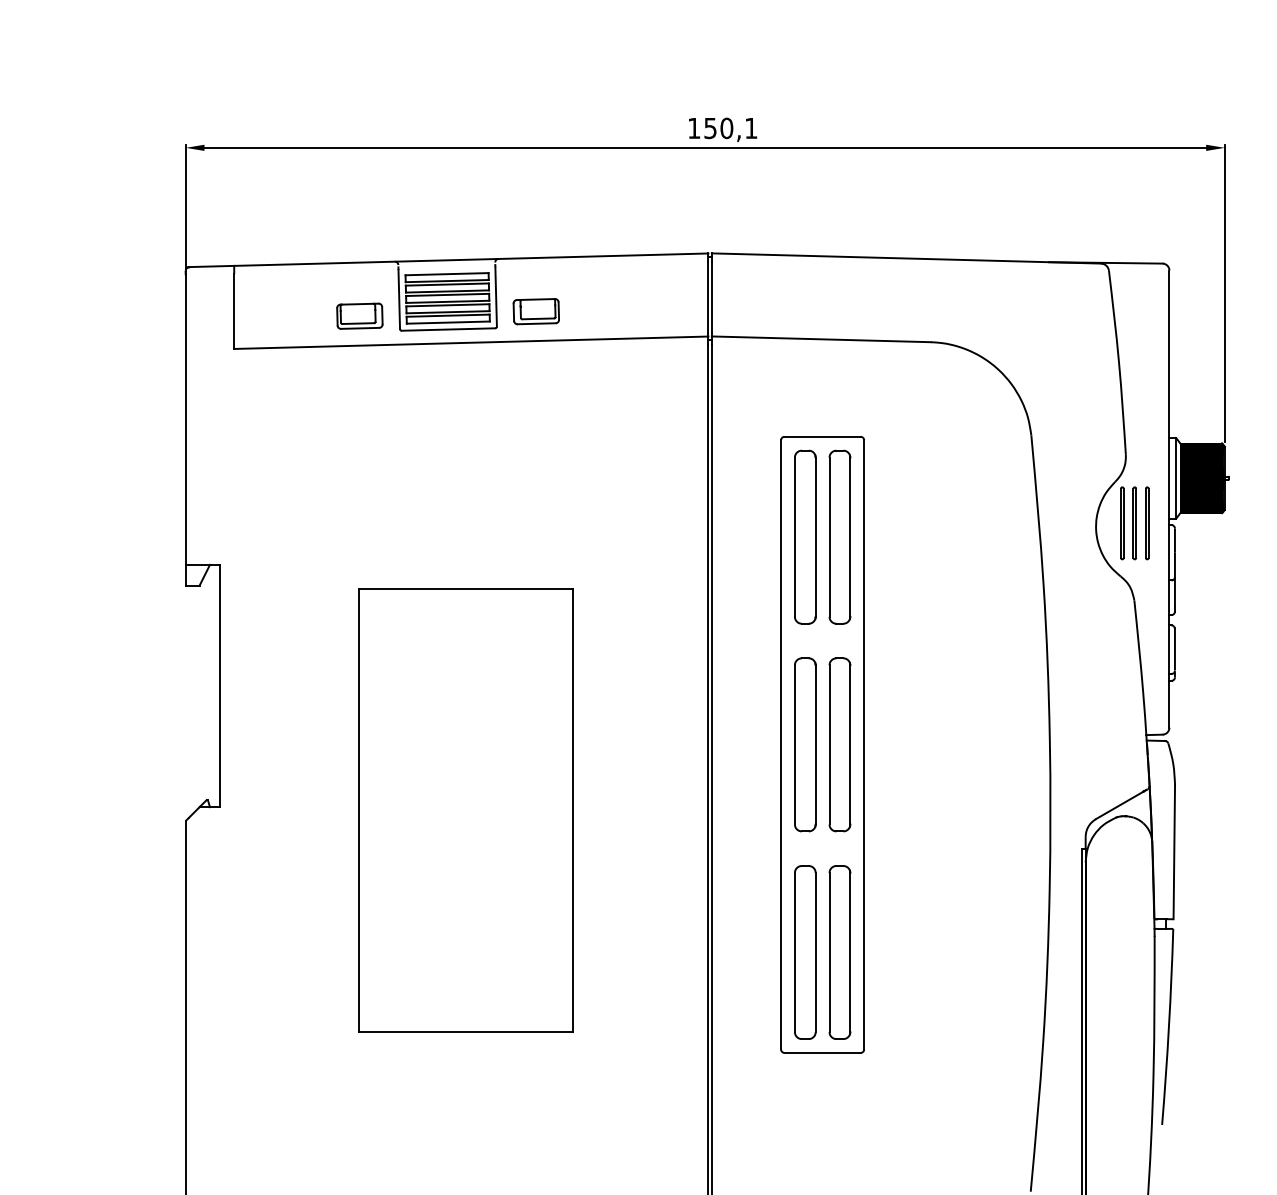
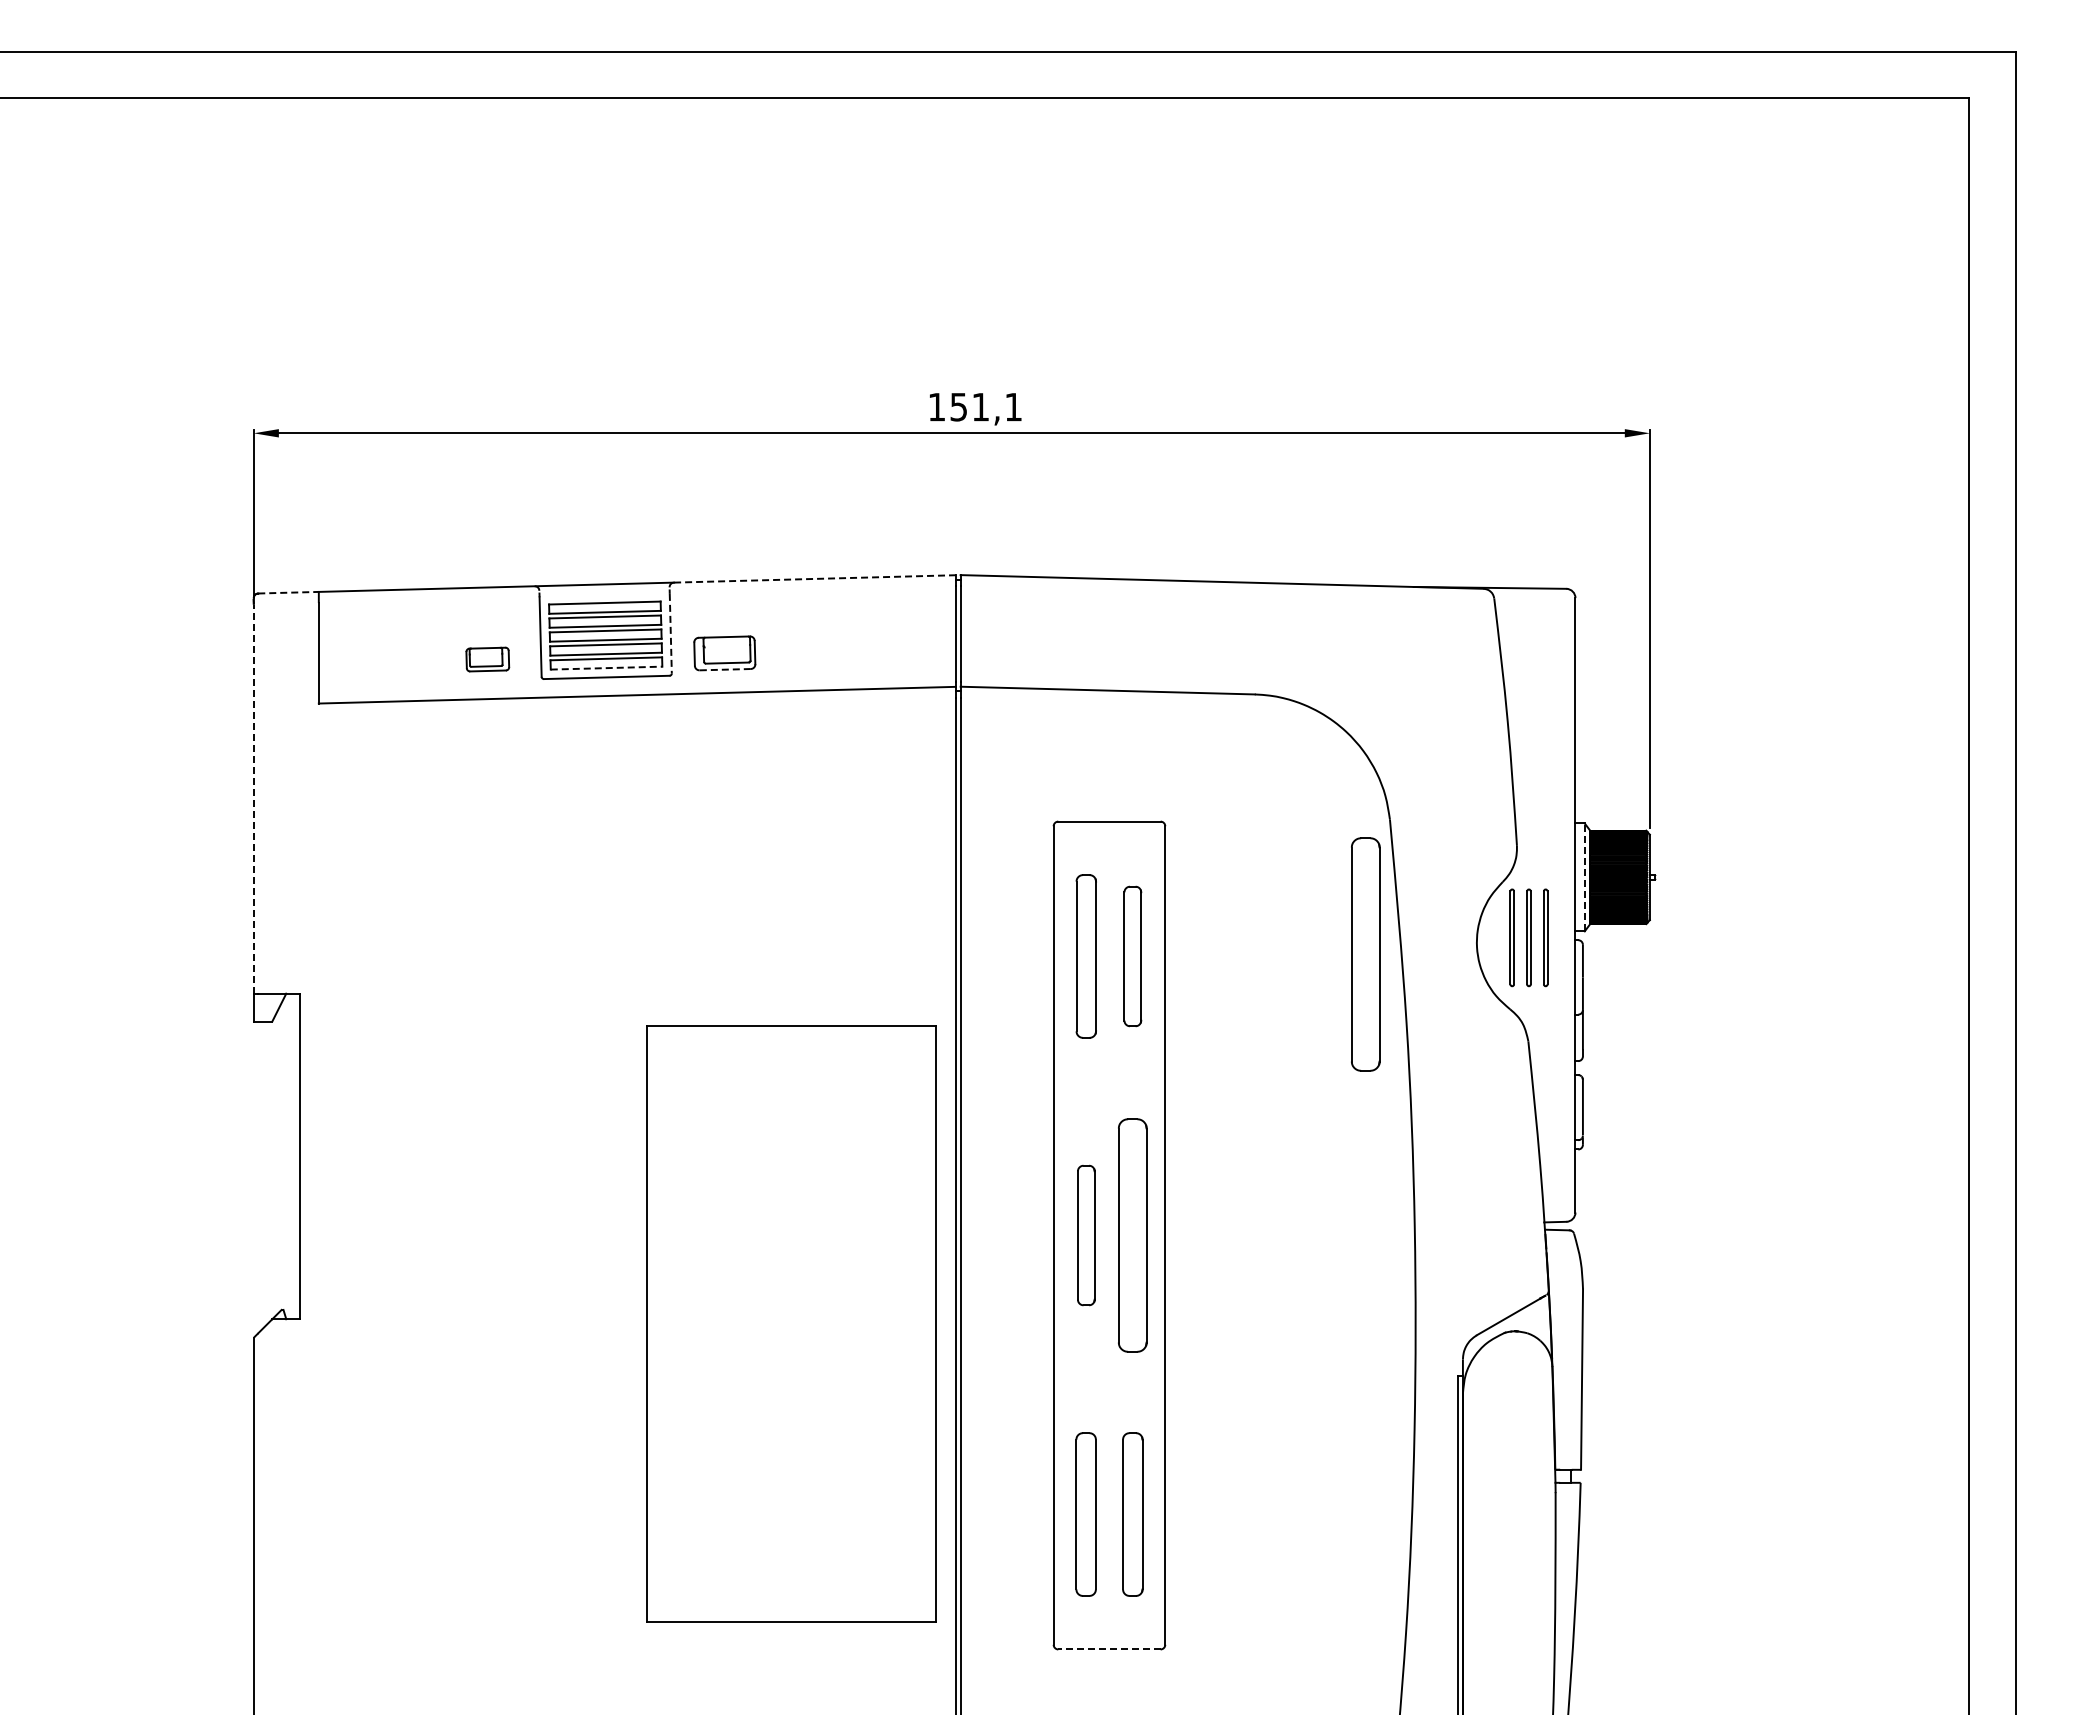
text: (726, 127) -> (980, 406), 150,1 -> 151,1
line: (603, 255) -> (815, 578), solid -> dashed
line: (212, 266) -> (289, 592), solid -> dashed
line: (495, 296) -> (670, 633), solid -> dashed
part: (359, 316) -> (487, 659), size x0.7
line: (448, 322) -> (606, 668), solid -> dashed
line: (536, 323) -> (725, 669), solid -> dashed
line: (185, 420) -> (253, 799), solid -> dashed
line: (1176, 478) -> (1584, 877), solid -> dashed
part: (1013, 535) -> (1365, 954), added
part: (805, 537) -> (1086, 956), size x0.7
part: (839, 537) -> (1132, 956), size x0.6
part: (805, 744) -> (1086, 1235), size x0.6
part: (466, 810) -> (791, 1323), moved
part: (804, 952) -> (1085, 1514), size x0.7
part: (839, 952) -> (1132, 1514), size x0.7
line: (821, 1052) -> (1108, 1649), solid -> dashed

